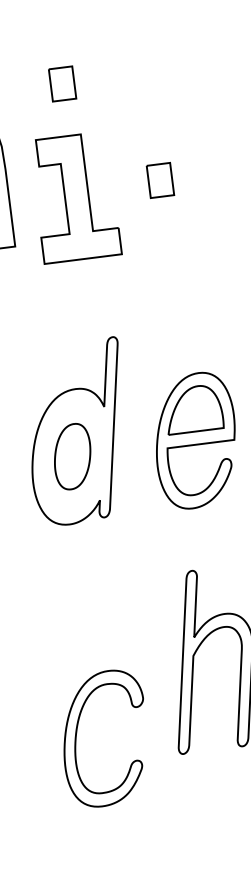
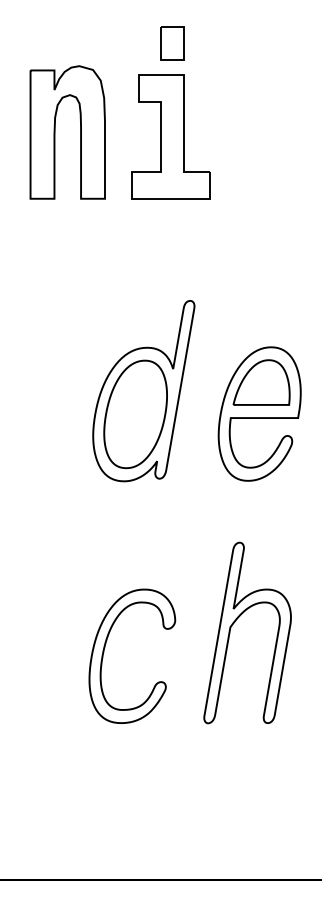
part: (160, 180) -> (257, 151), removed
part: (75, 197) -> (170, 136), moved
part: (72, 456) -> (135, 414), size x1.67
part: (77, 733) -> (105, 647), moved

